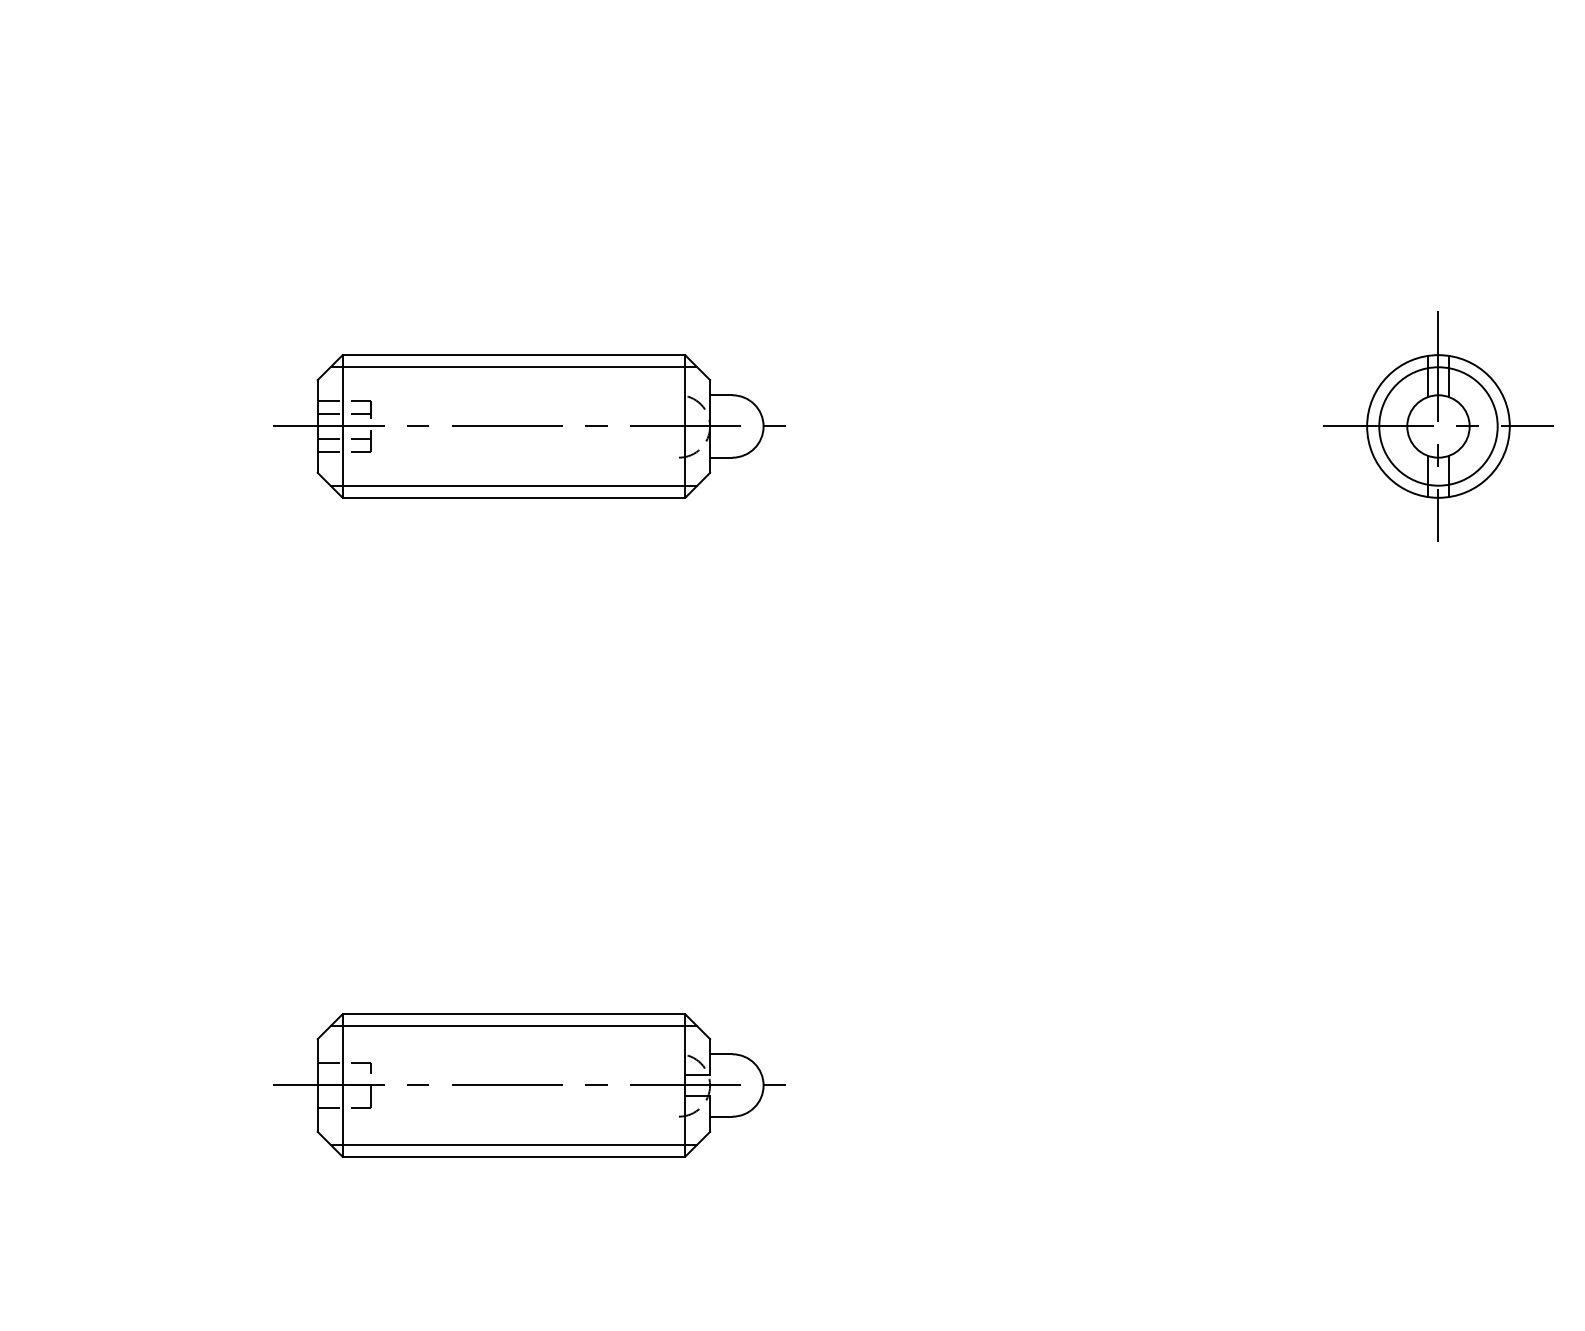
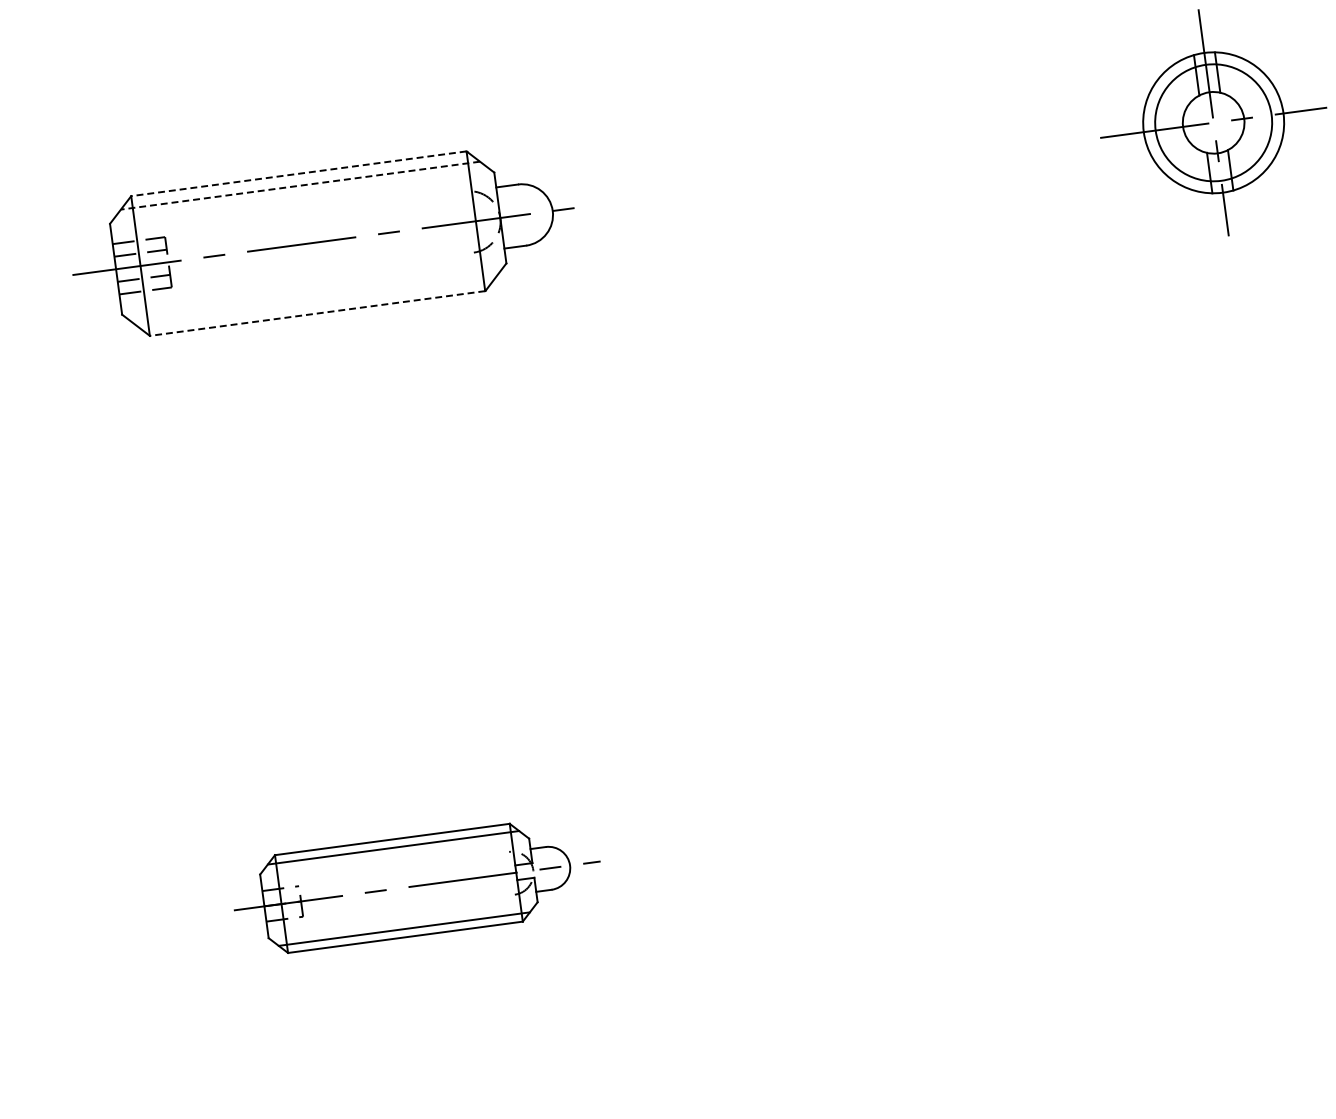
line: (513, 355) -> (298, 174), solid -> dashed
line: (513, 367) -> (300, 185), solid -> dashed
line: (513, 485) -> (315, 301), removed
line: (513, 497) -> (317, 313), solid -> dashed
part: (529, 1085) -> (409, 886), size x0.7

